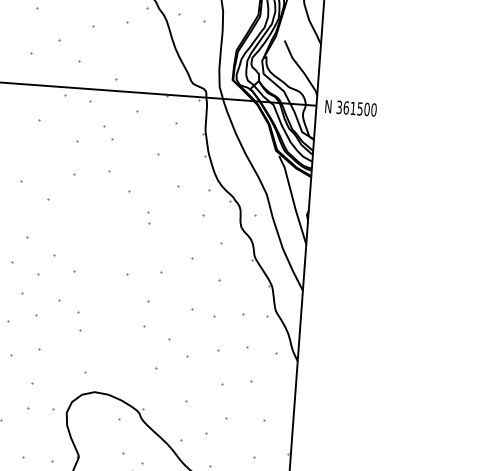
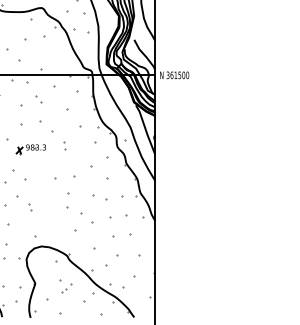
part: (87, 220) -> (30, 149), added
part: (80, 322) -> (30, 207), size x0.62

